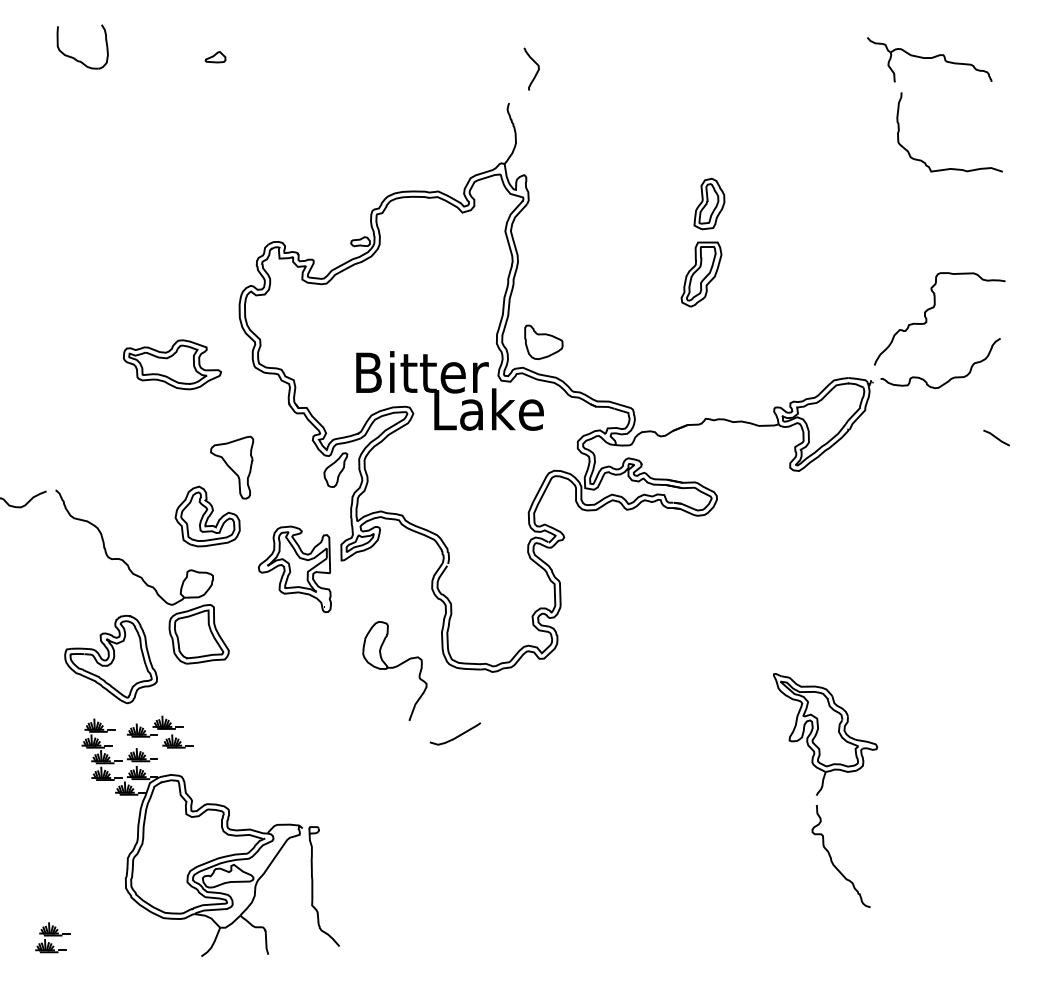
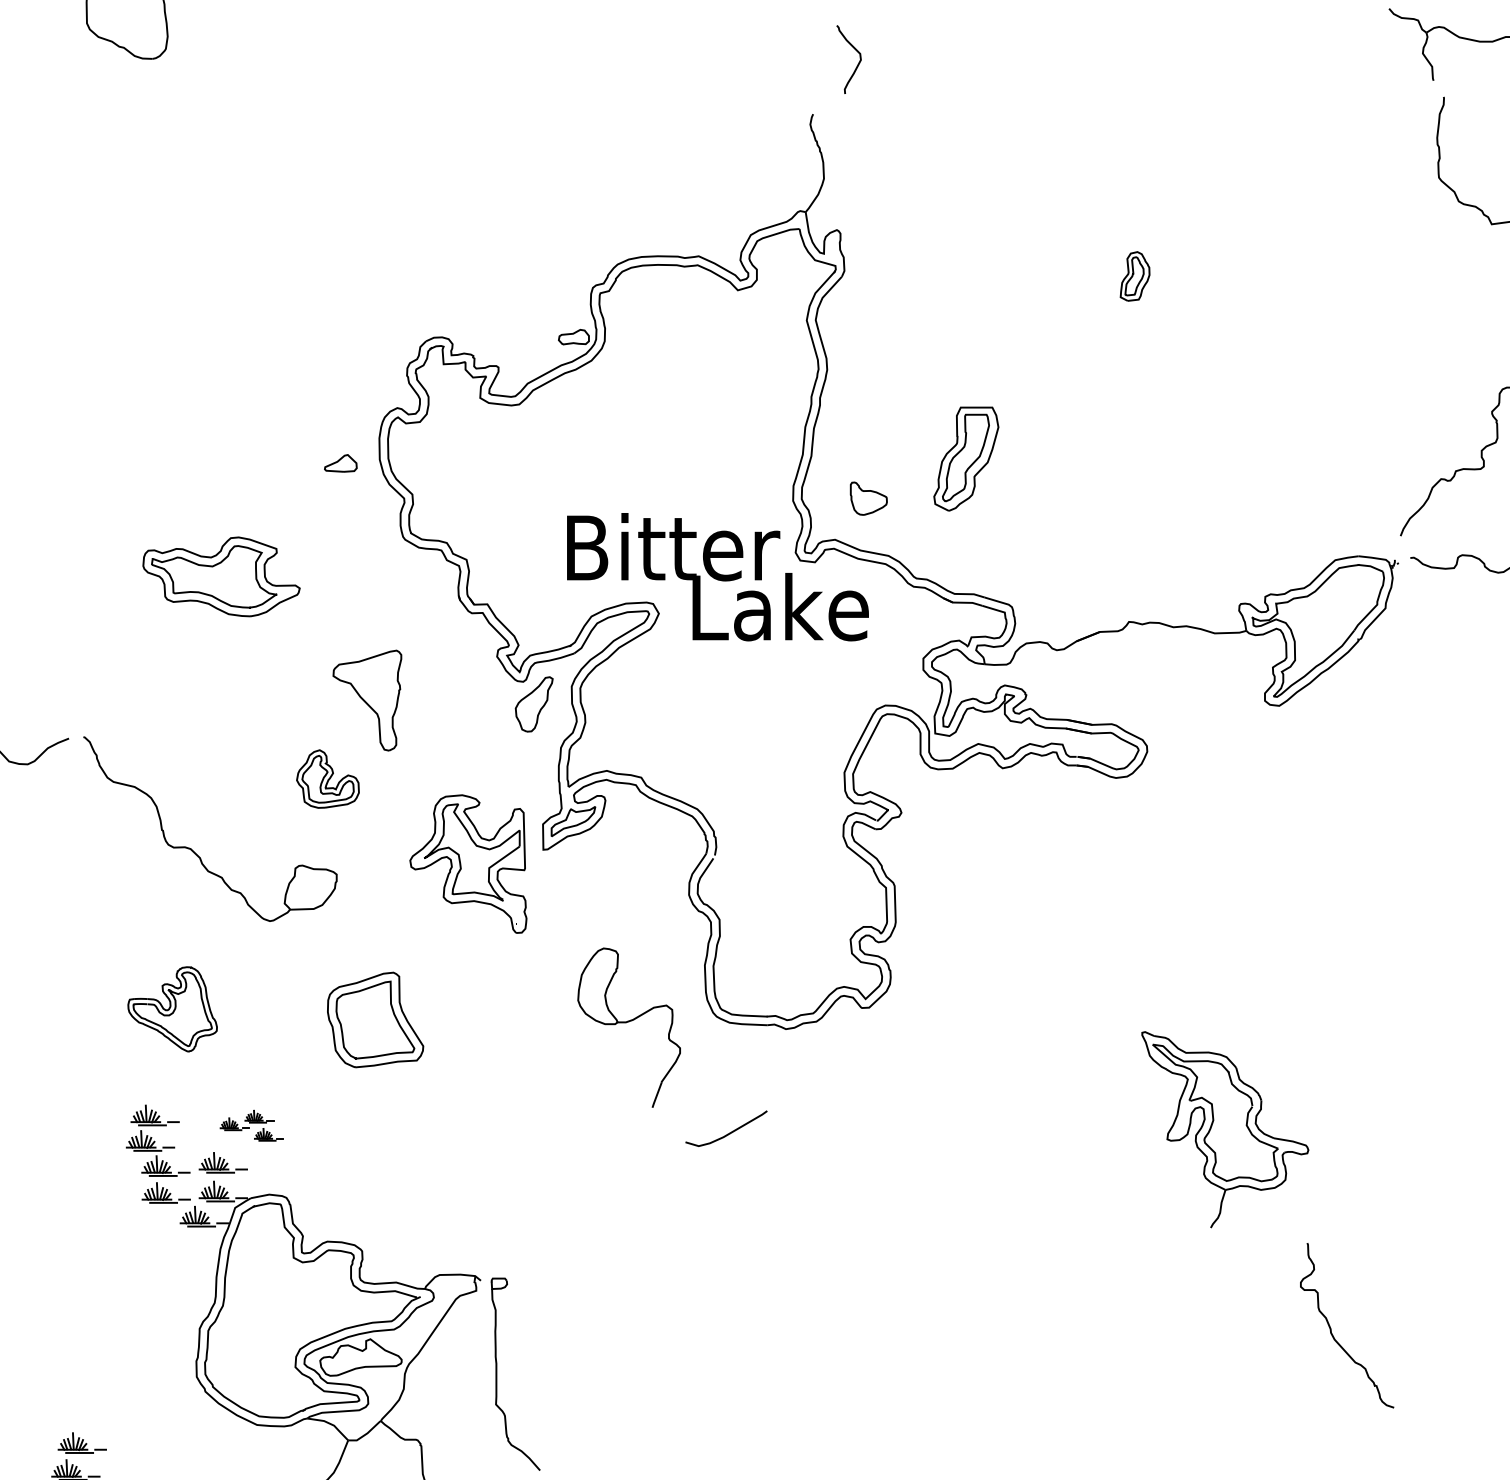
part: (215, 57) -> (340, 463), moved
part: (709, 203) -> (1135, 275), size x0.6
part: (701, 274) -> (966, 458), moved
part: (543, 341) -> (868, 497), size x0.6
part: (172, 364) -> (221, 576), moved
part: (207, 516) -> (327, 779), size x0.6
part: (198, 634) -> (374, 1020), moved
part: (110, 659) -> (171, 1009), size x0.6
part: (160, 731) -> (252, 1124), size x0.6
part: (825, 734) -> (1225, 1129), moved

